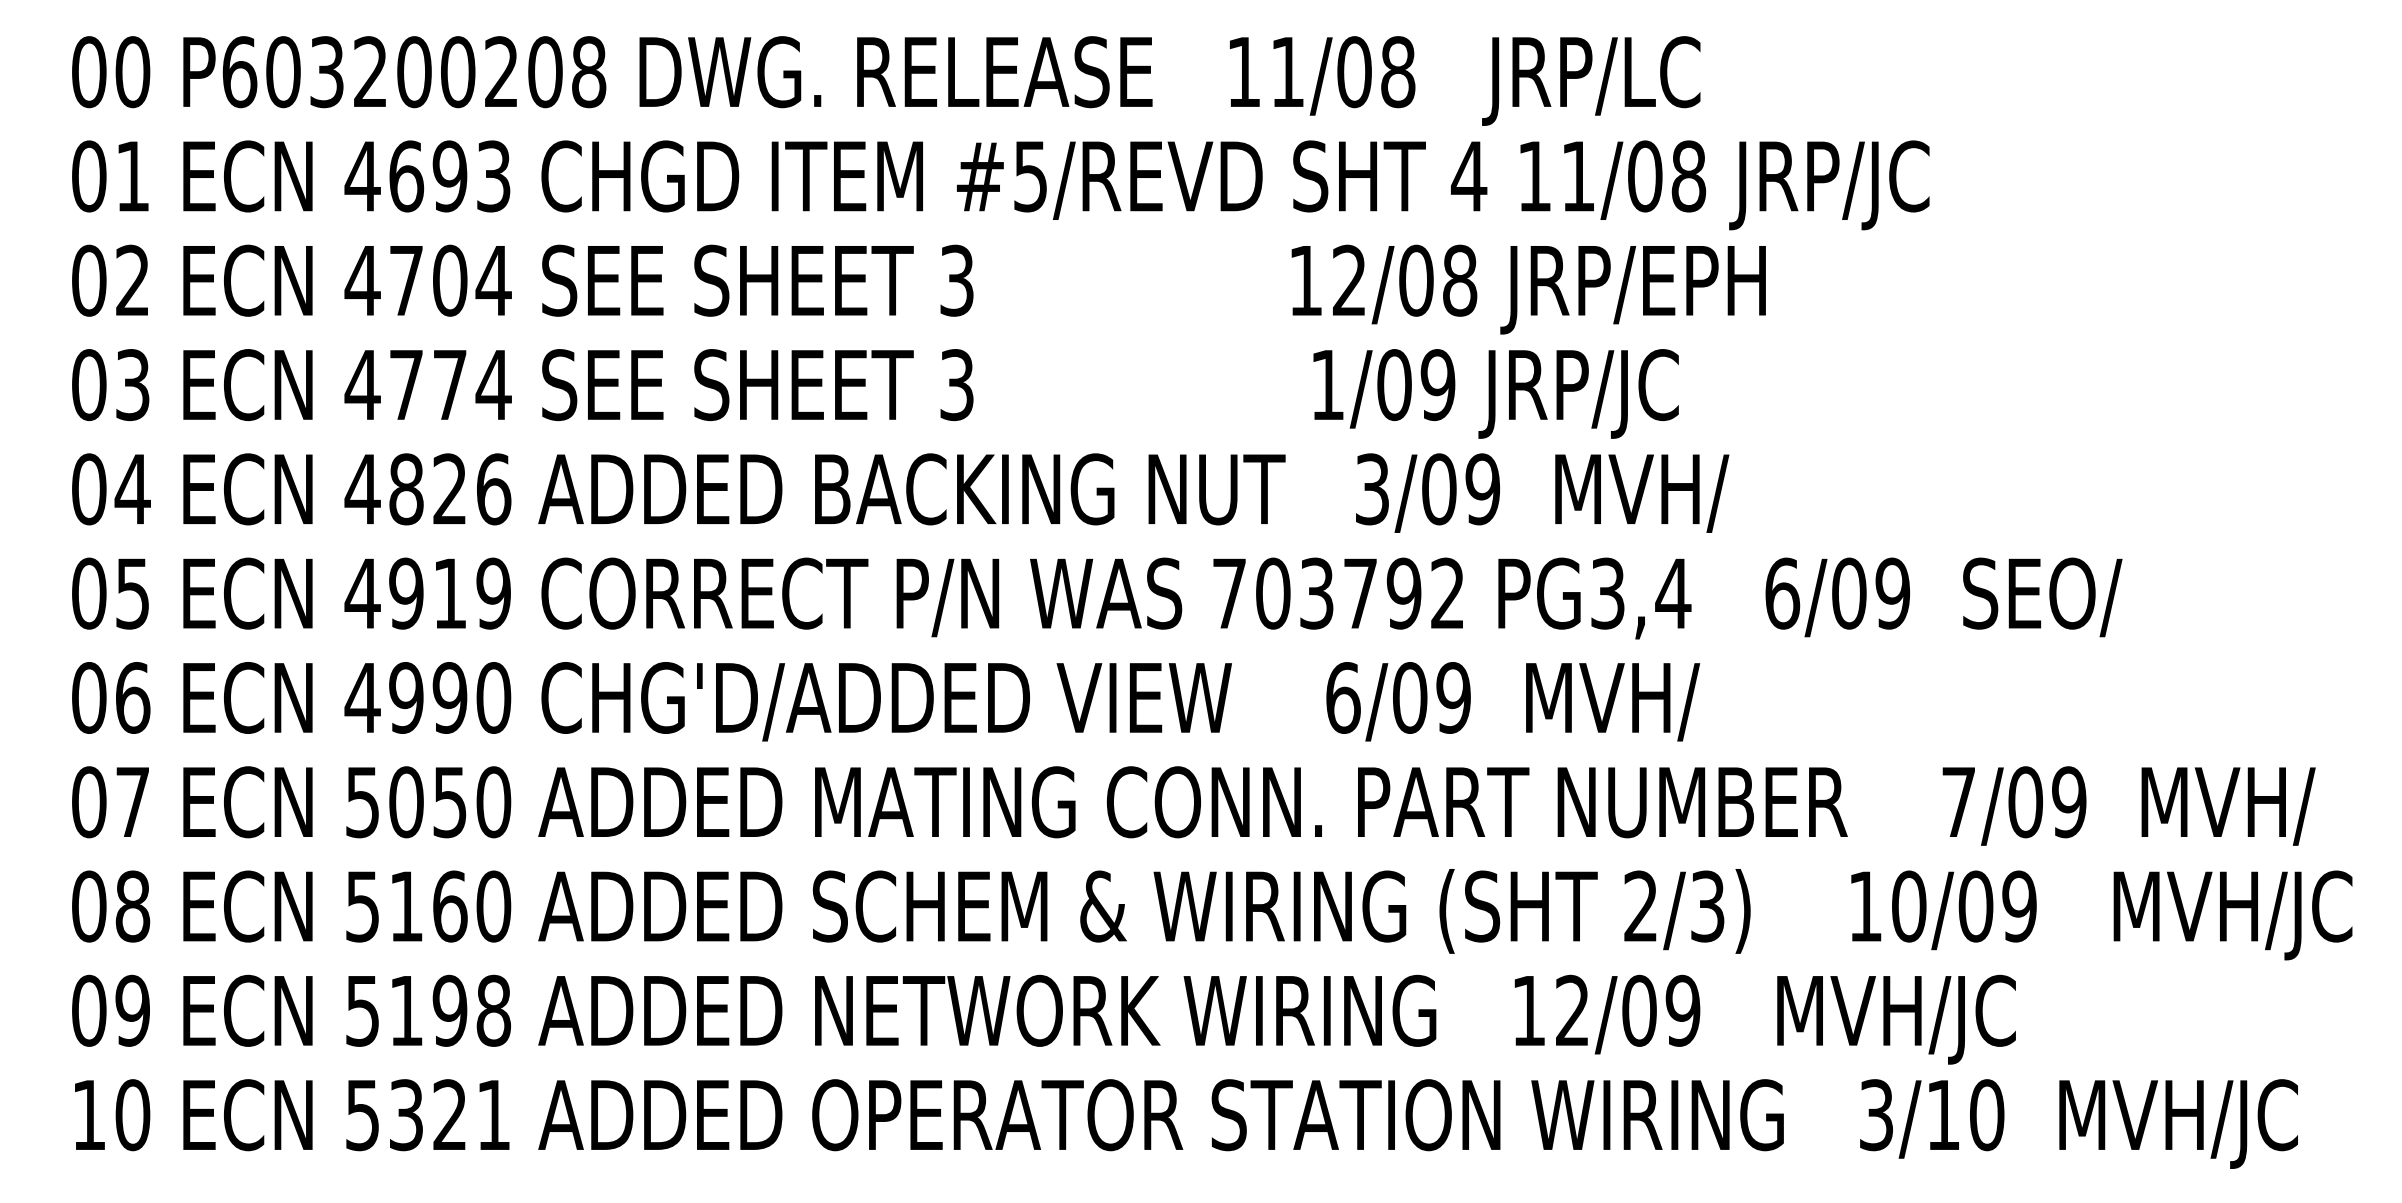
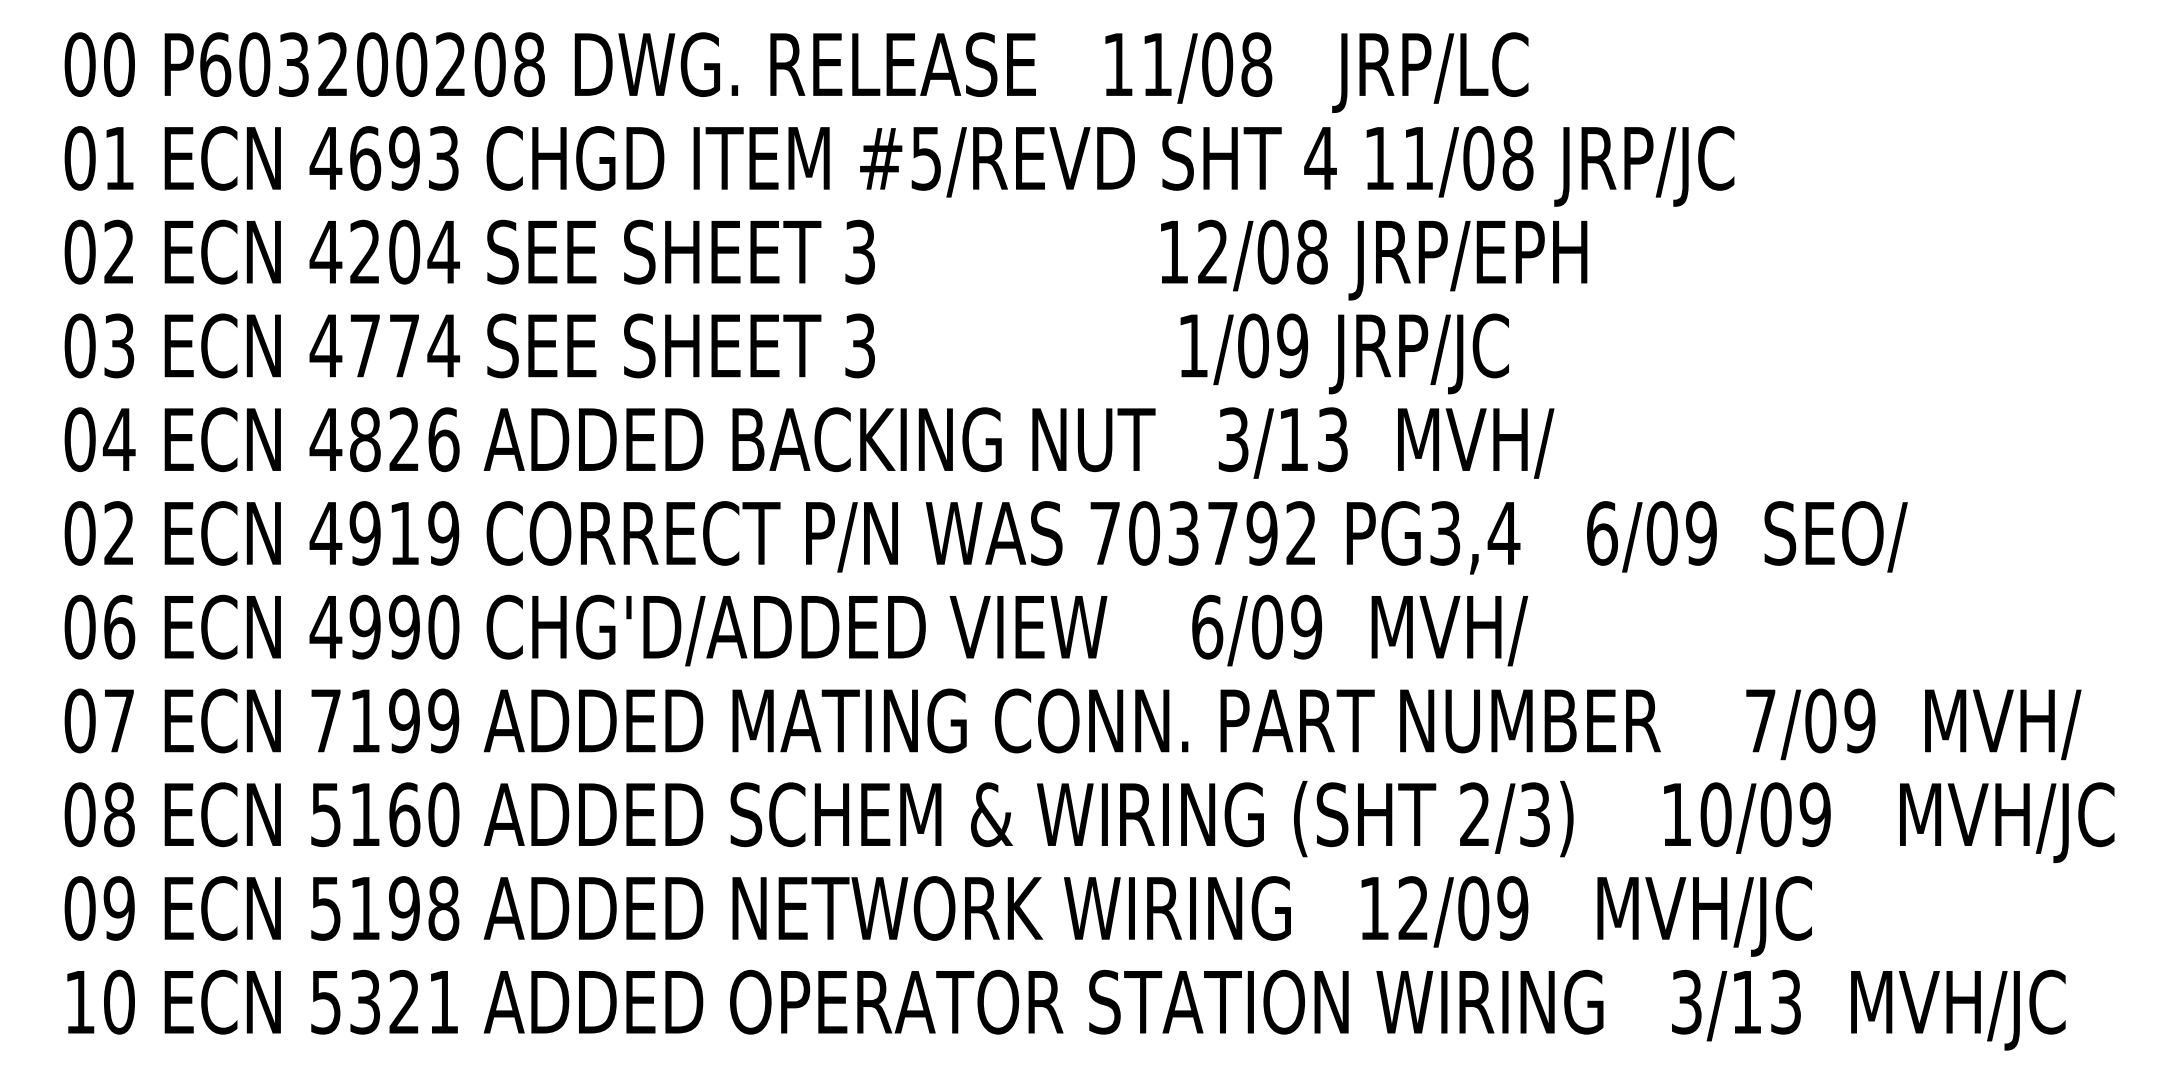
text: (405, 279) -> (364, 251), 4704 -> 4204
text: (1461, 489) -> (1313, 439), 3/09 -> 3/13
text: (132, 593) -> (119, 533), 05 -> 02
text: (428, 802) -> (385, 721), 5050 -> 7199
text: (1987, 1115) -> (1786, 1002), 3/10 -> 3/13

